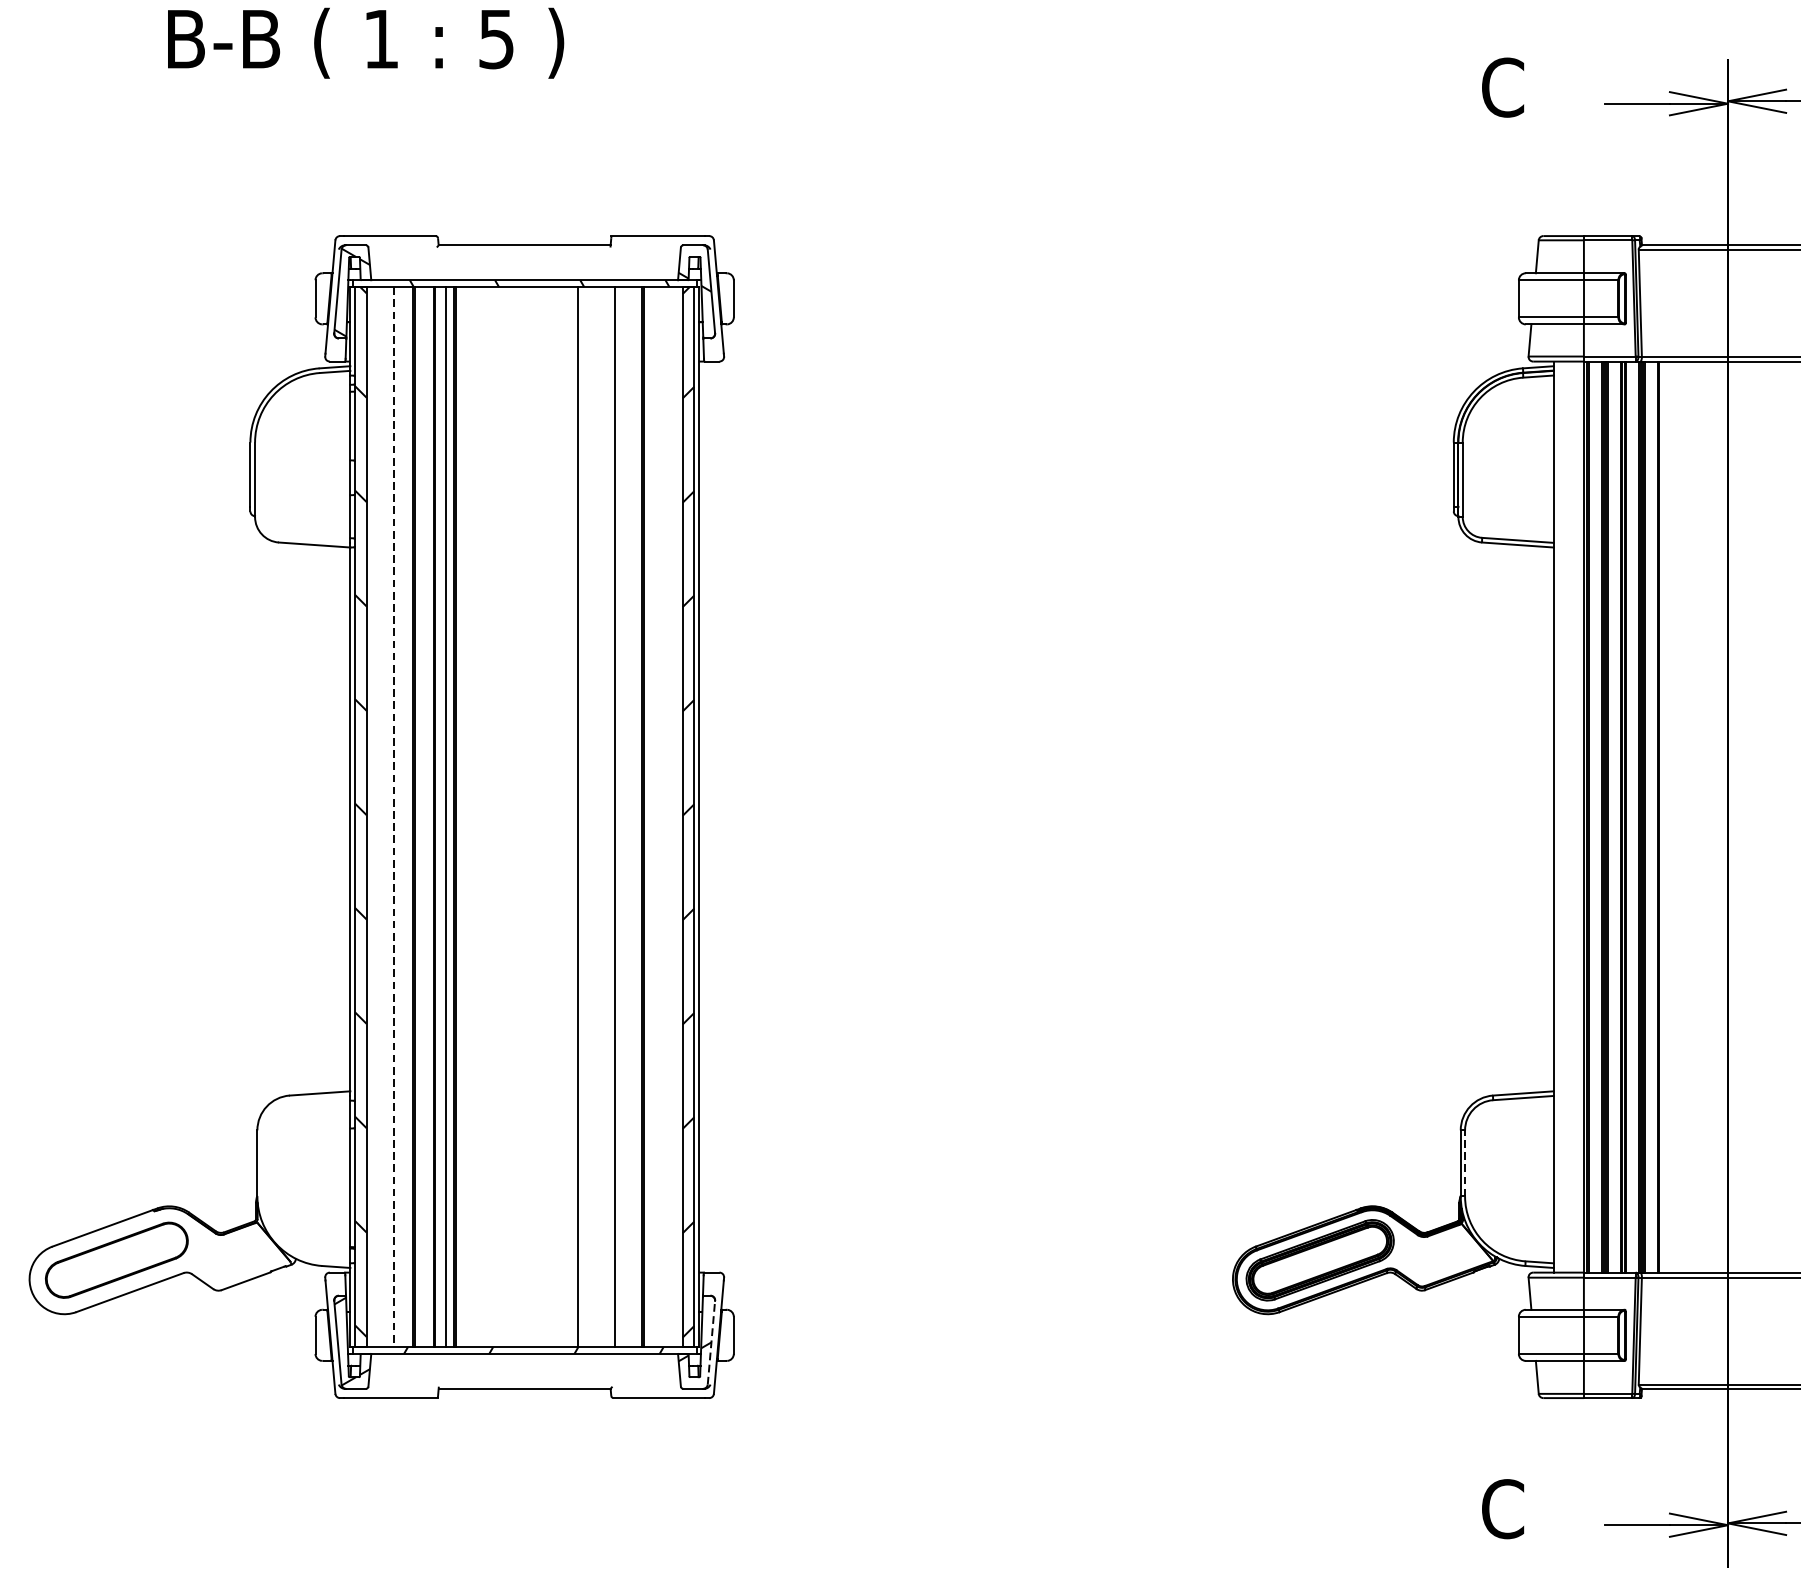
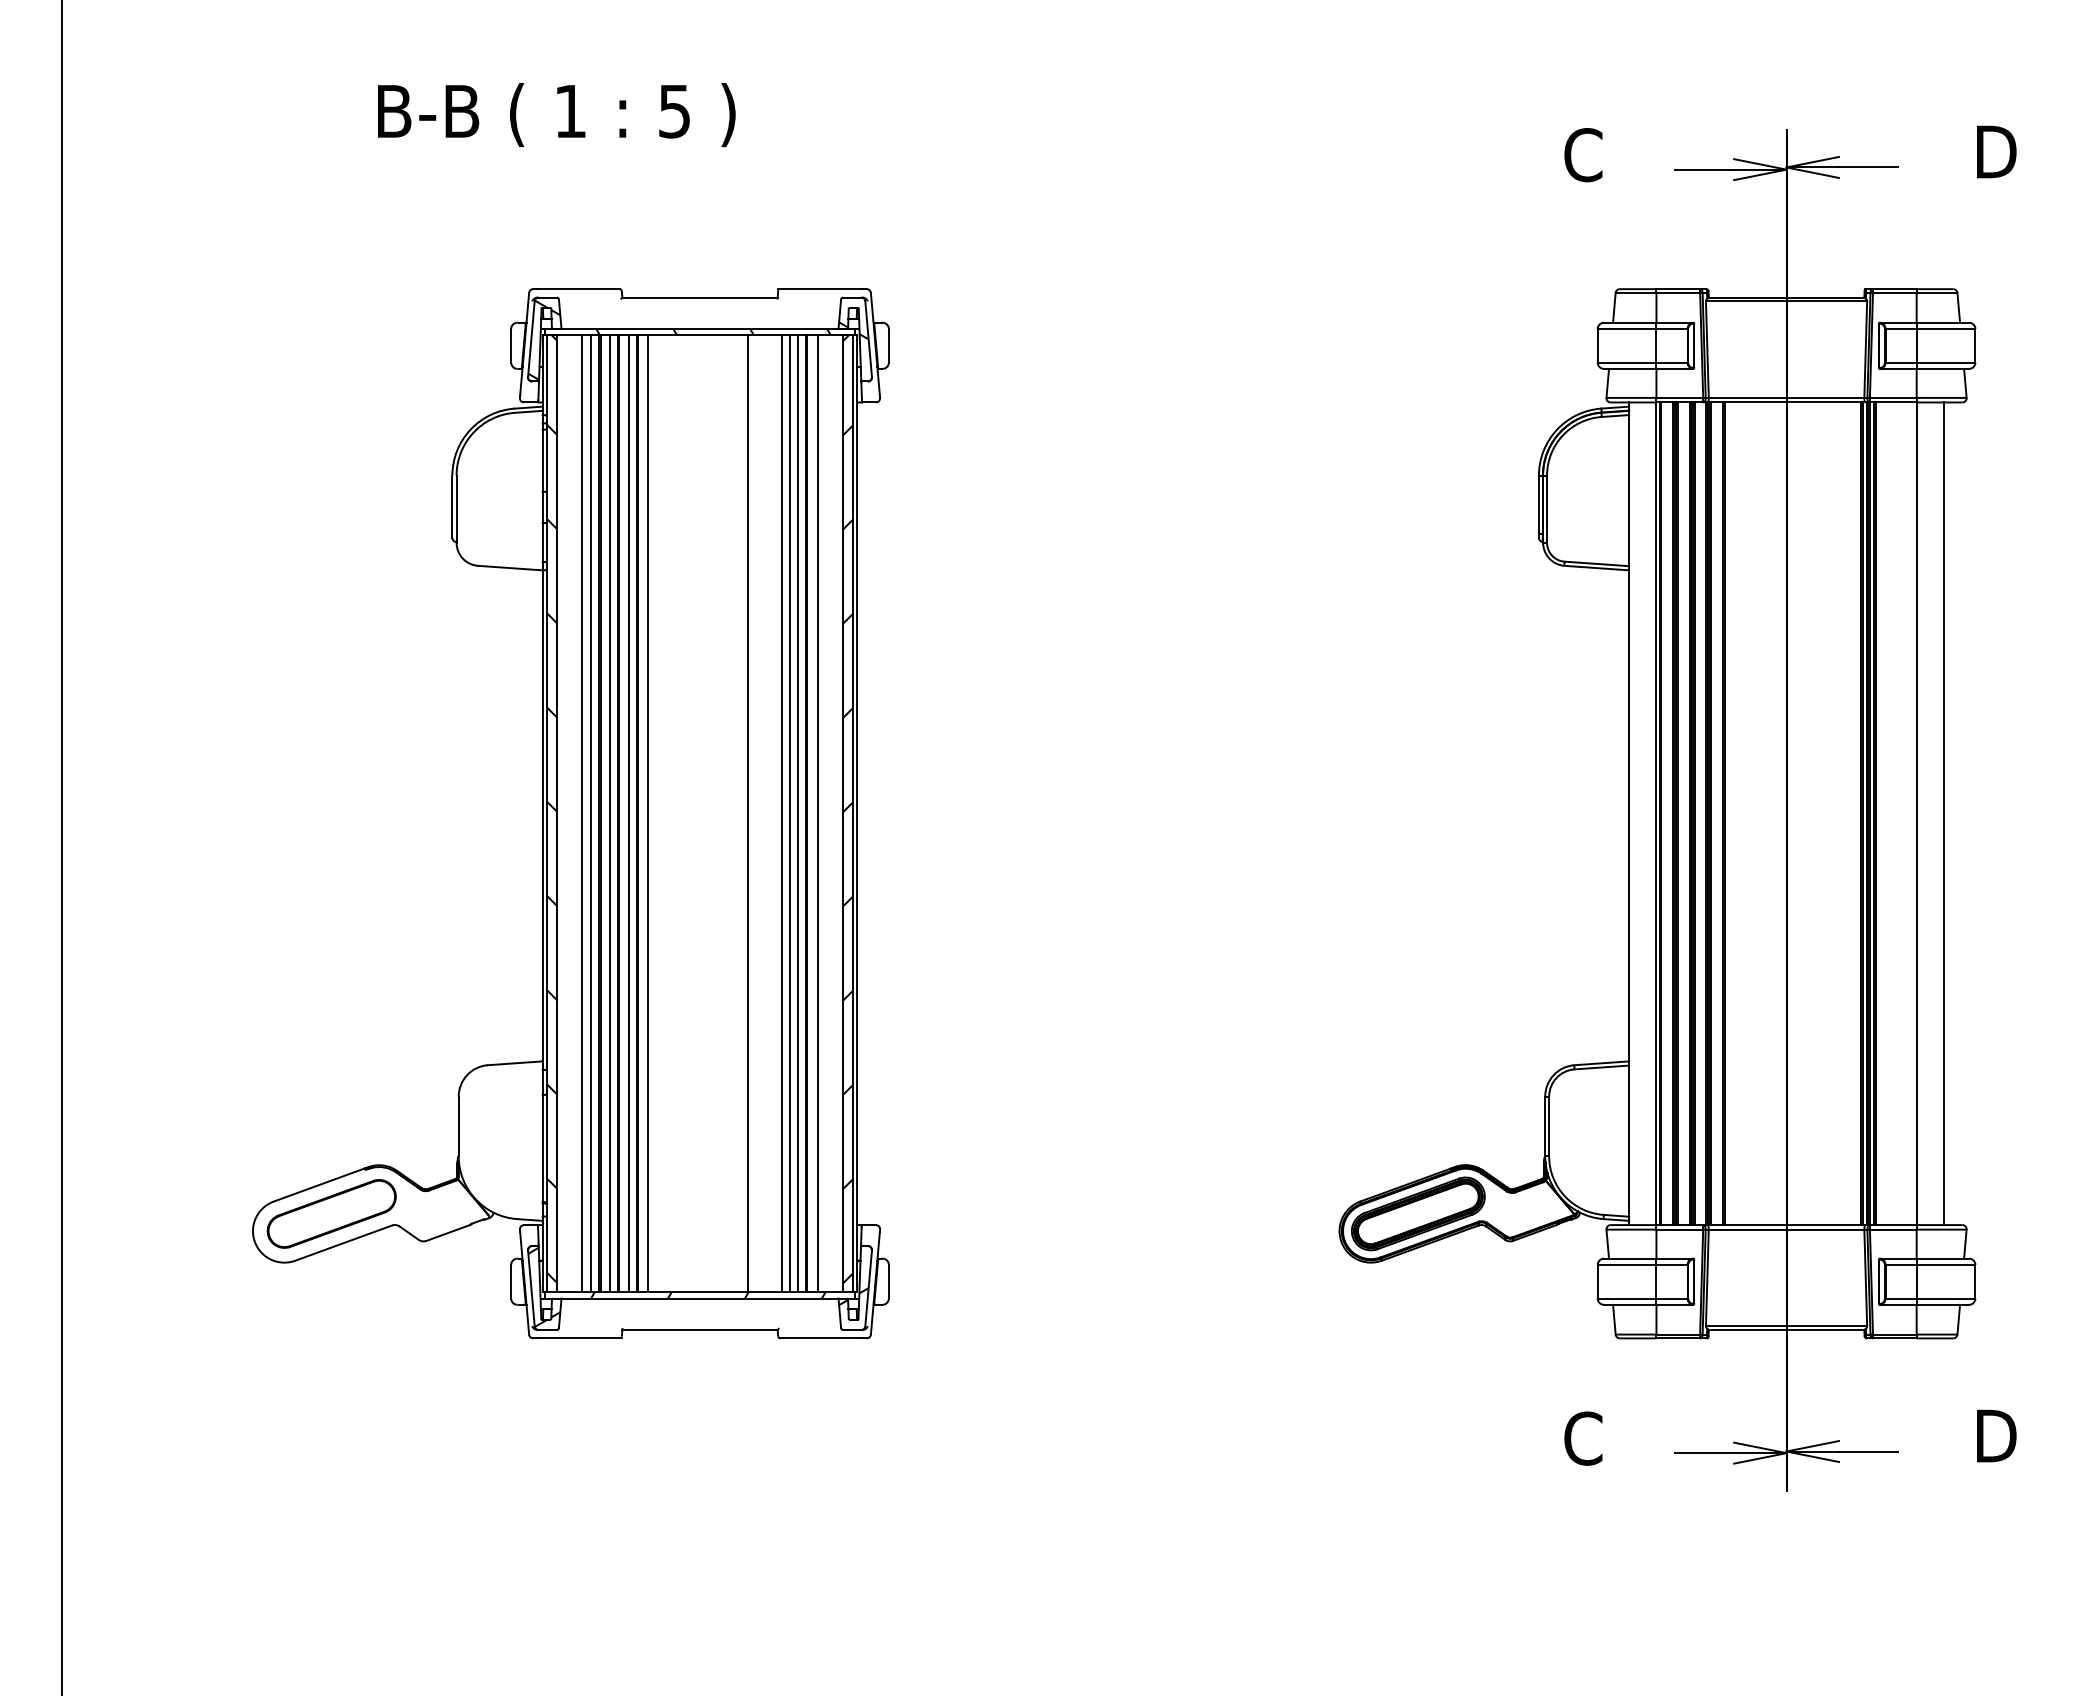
line: (404, 816) -> (591, 813), added
line: (425, 816) -> (610, 813), added
line: (466, 816) -> (647, 813), added
line: (624, 816) -> (790, 813), added
line: (633, 816) -> (798, 813), added
line: (655, 816) -> (818, 813), added
line: (393, 817) -> (581, 814), dashed -> solid
line: (1465, 1163) -> (1549, 1126), dashed -> solid
line: (711, 1342) -> (868, 1288), dashed -> solid

